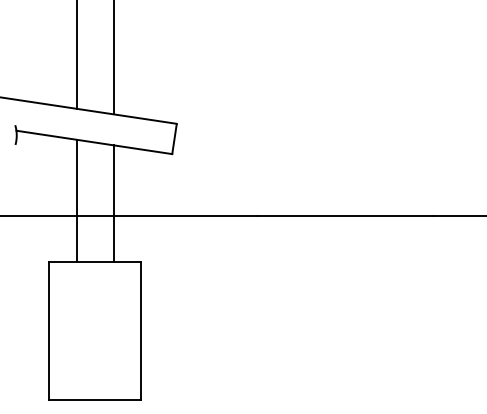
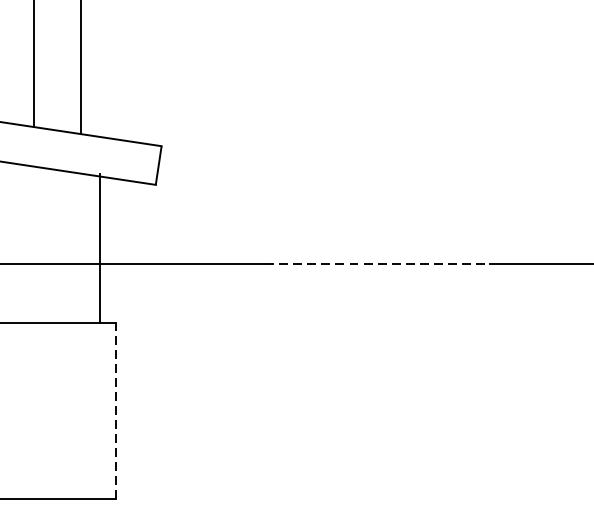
line: (76, 200) -> (33, 244), removed
line: (113, 203) -> (99, 247), moved
line: (346, 216) -> (378, 264), solid -> dashed
line: (141, 330) -> (116, 410), solid -> dashed

